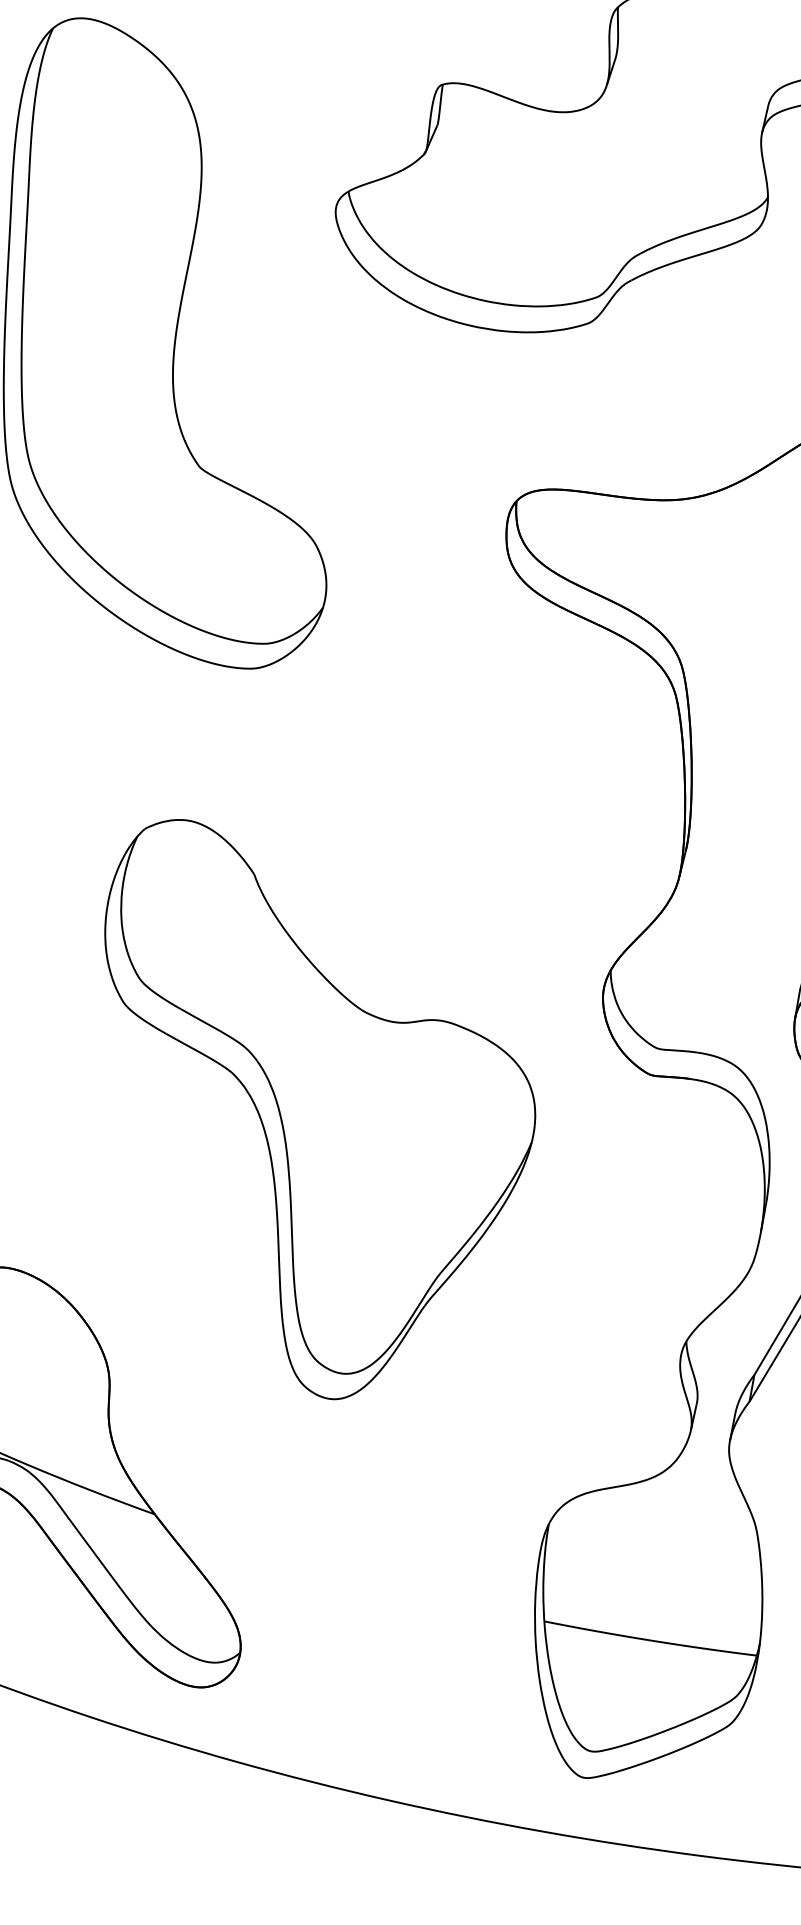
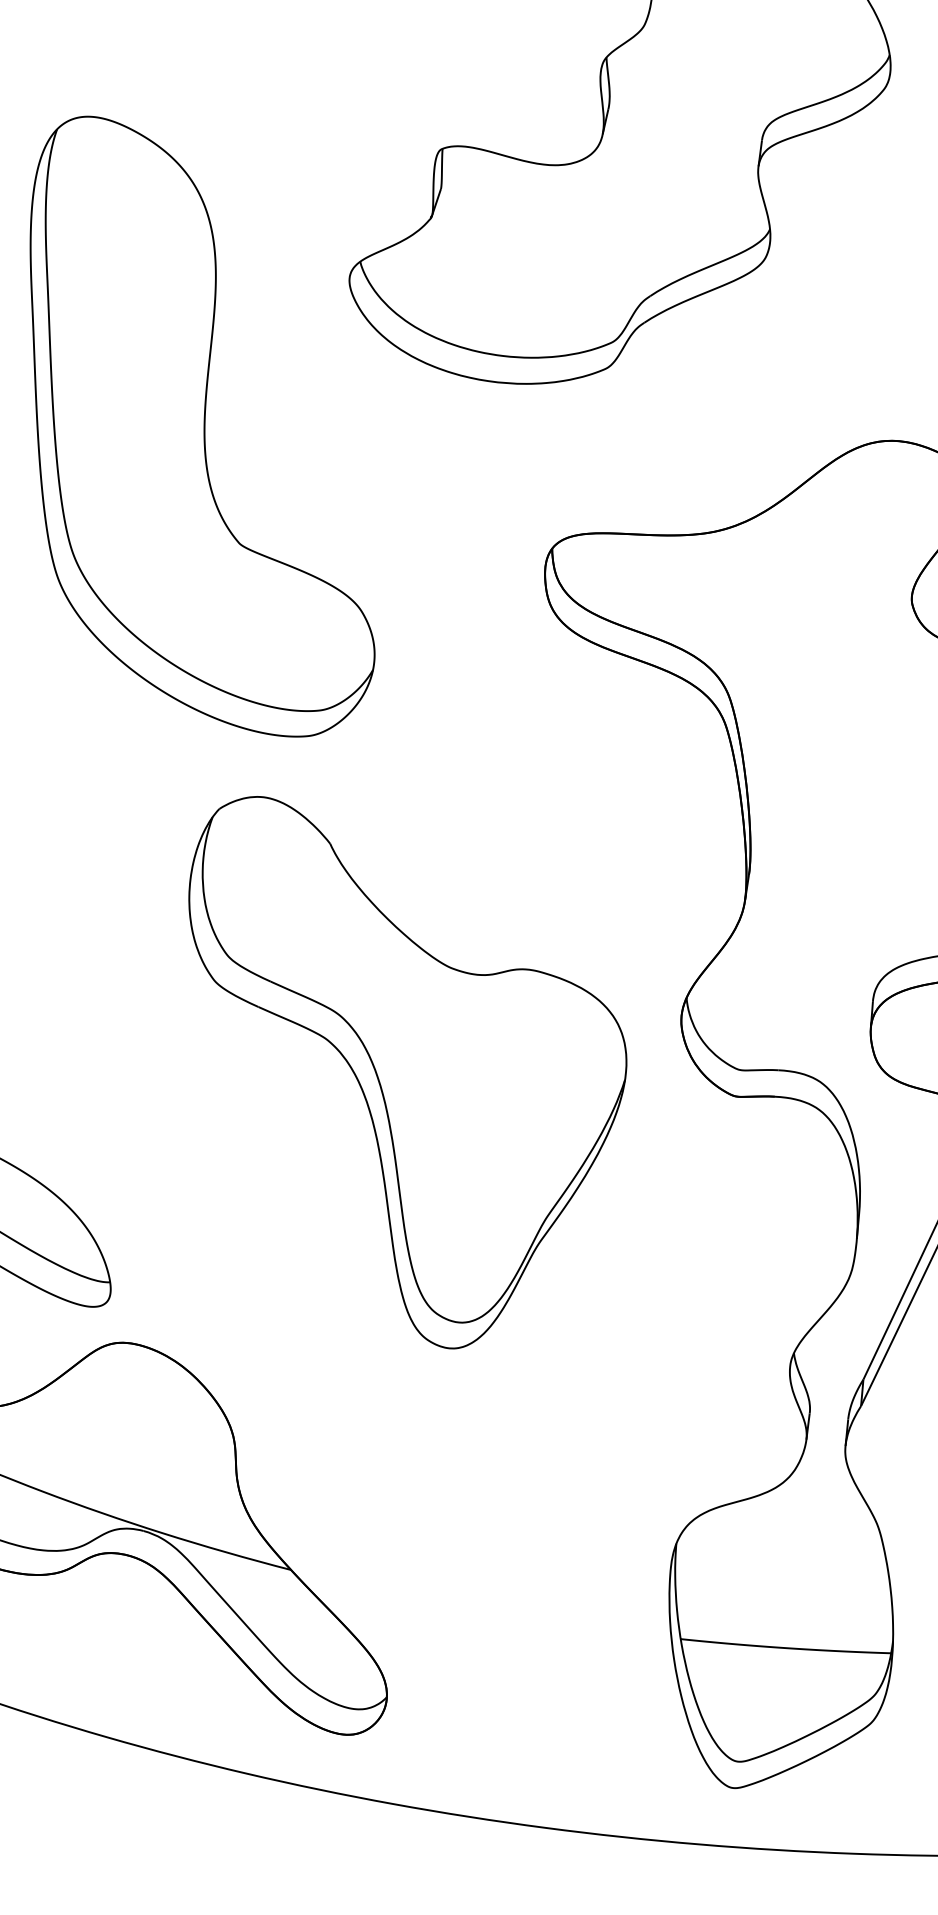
part: (311, 1114) -> (407, 1072), moved

